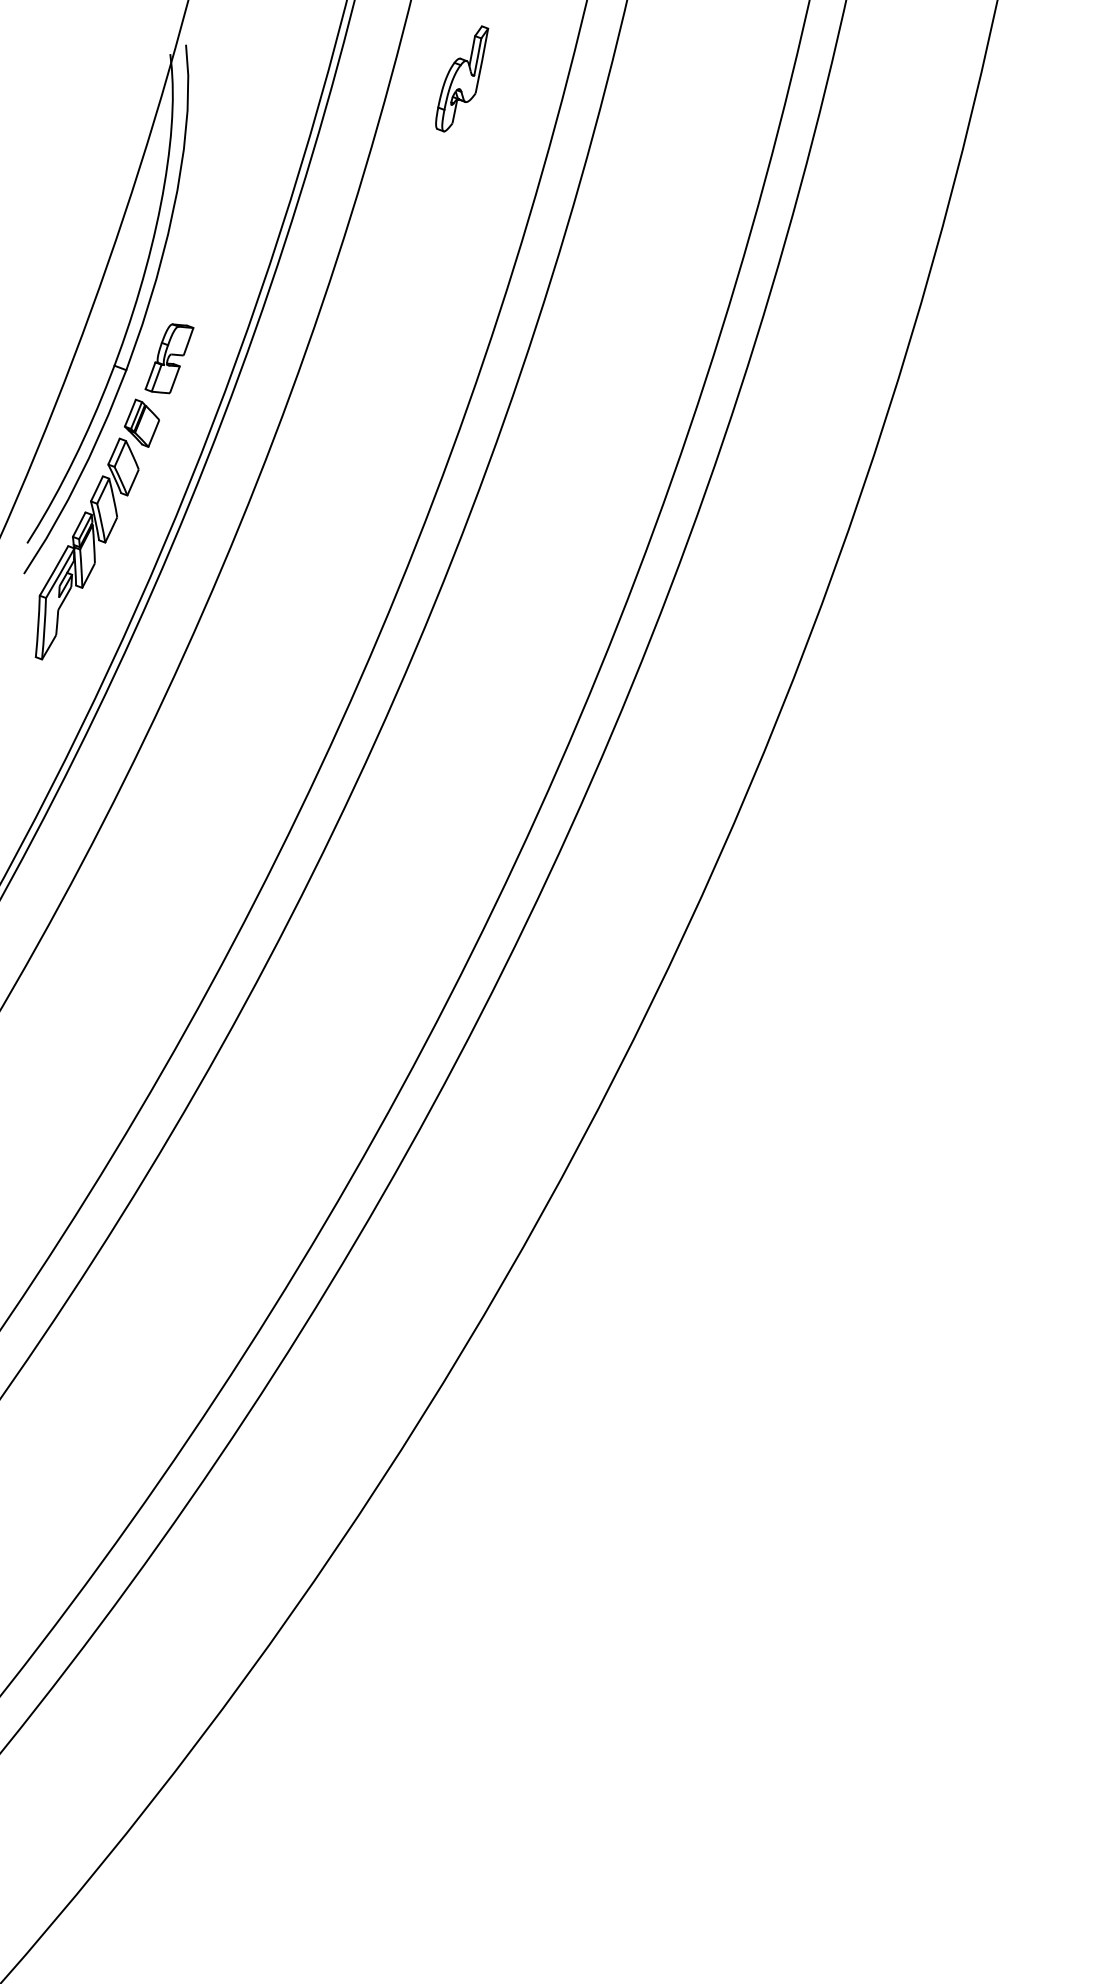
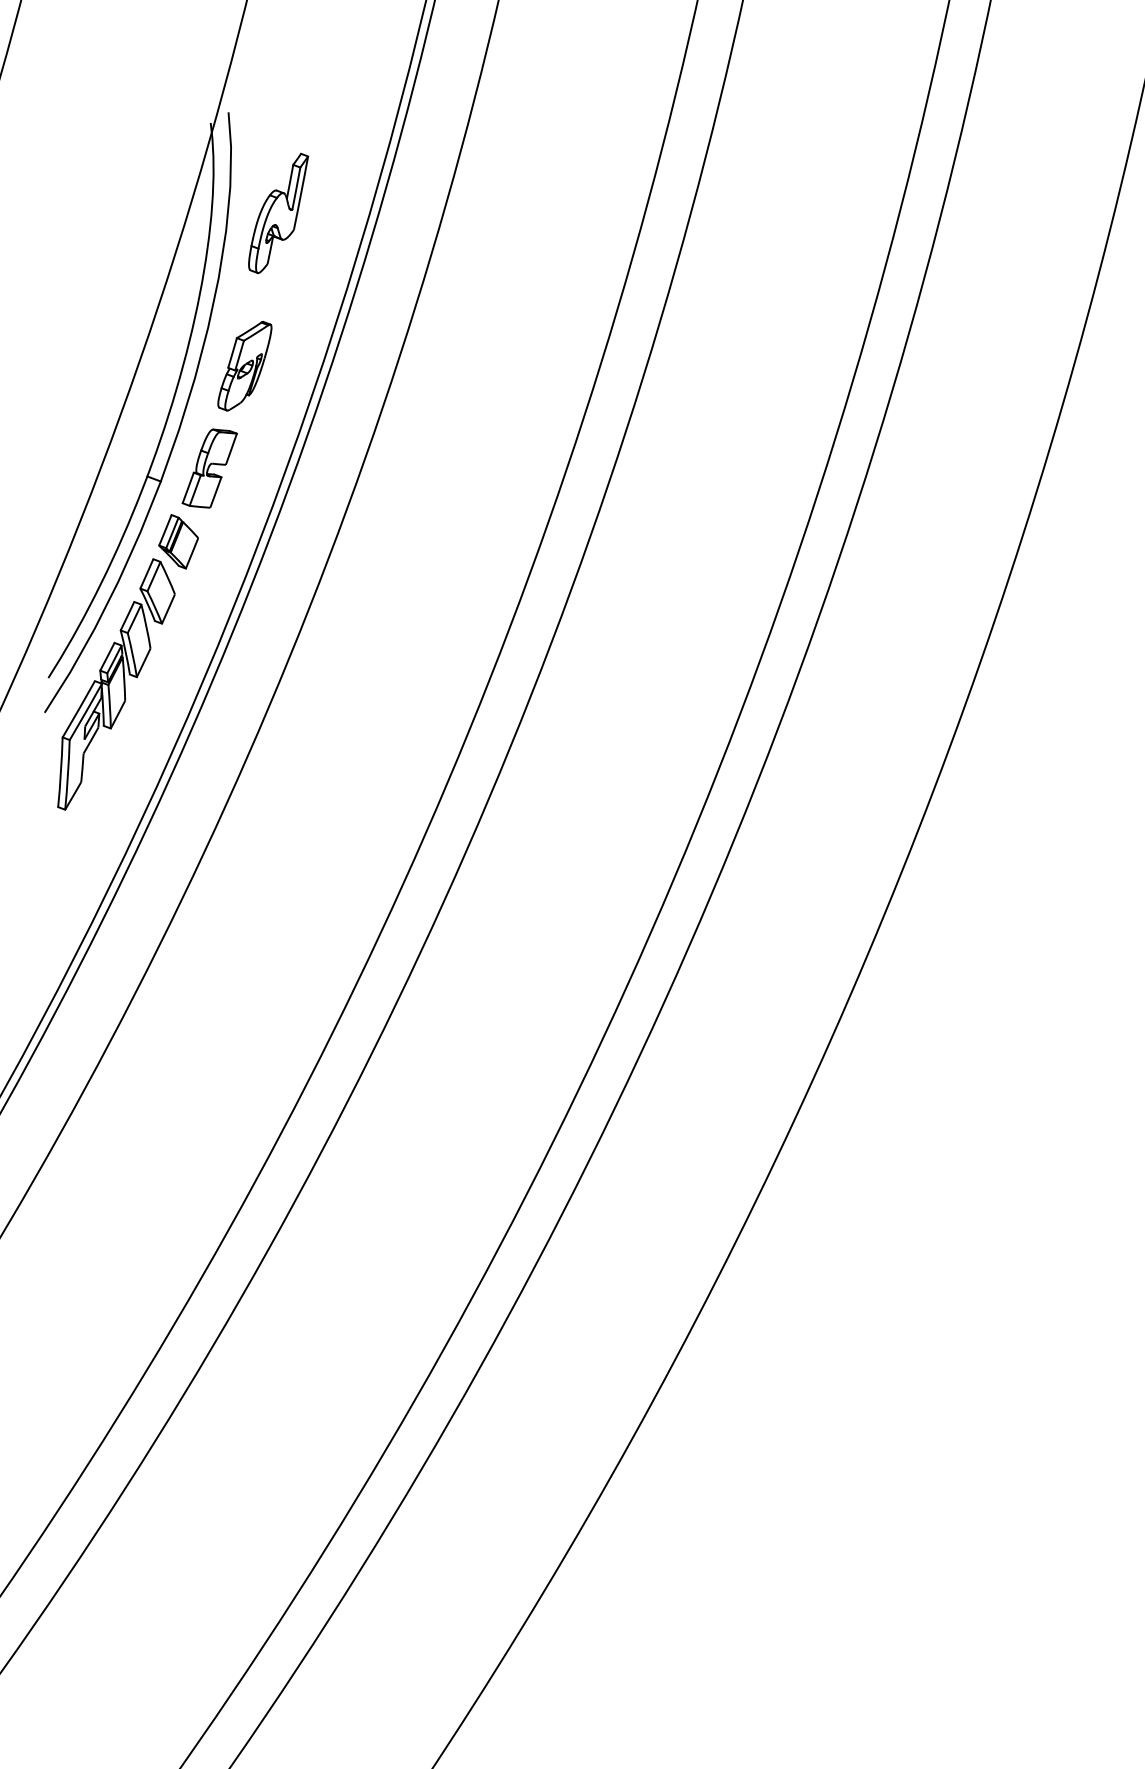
part: (462, 78) -> (279, 213), moved
part: (200, 268) -> (244, 366), added

